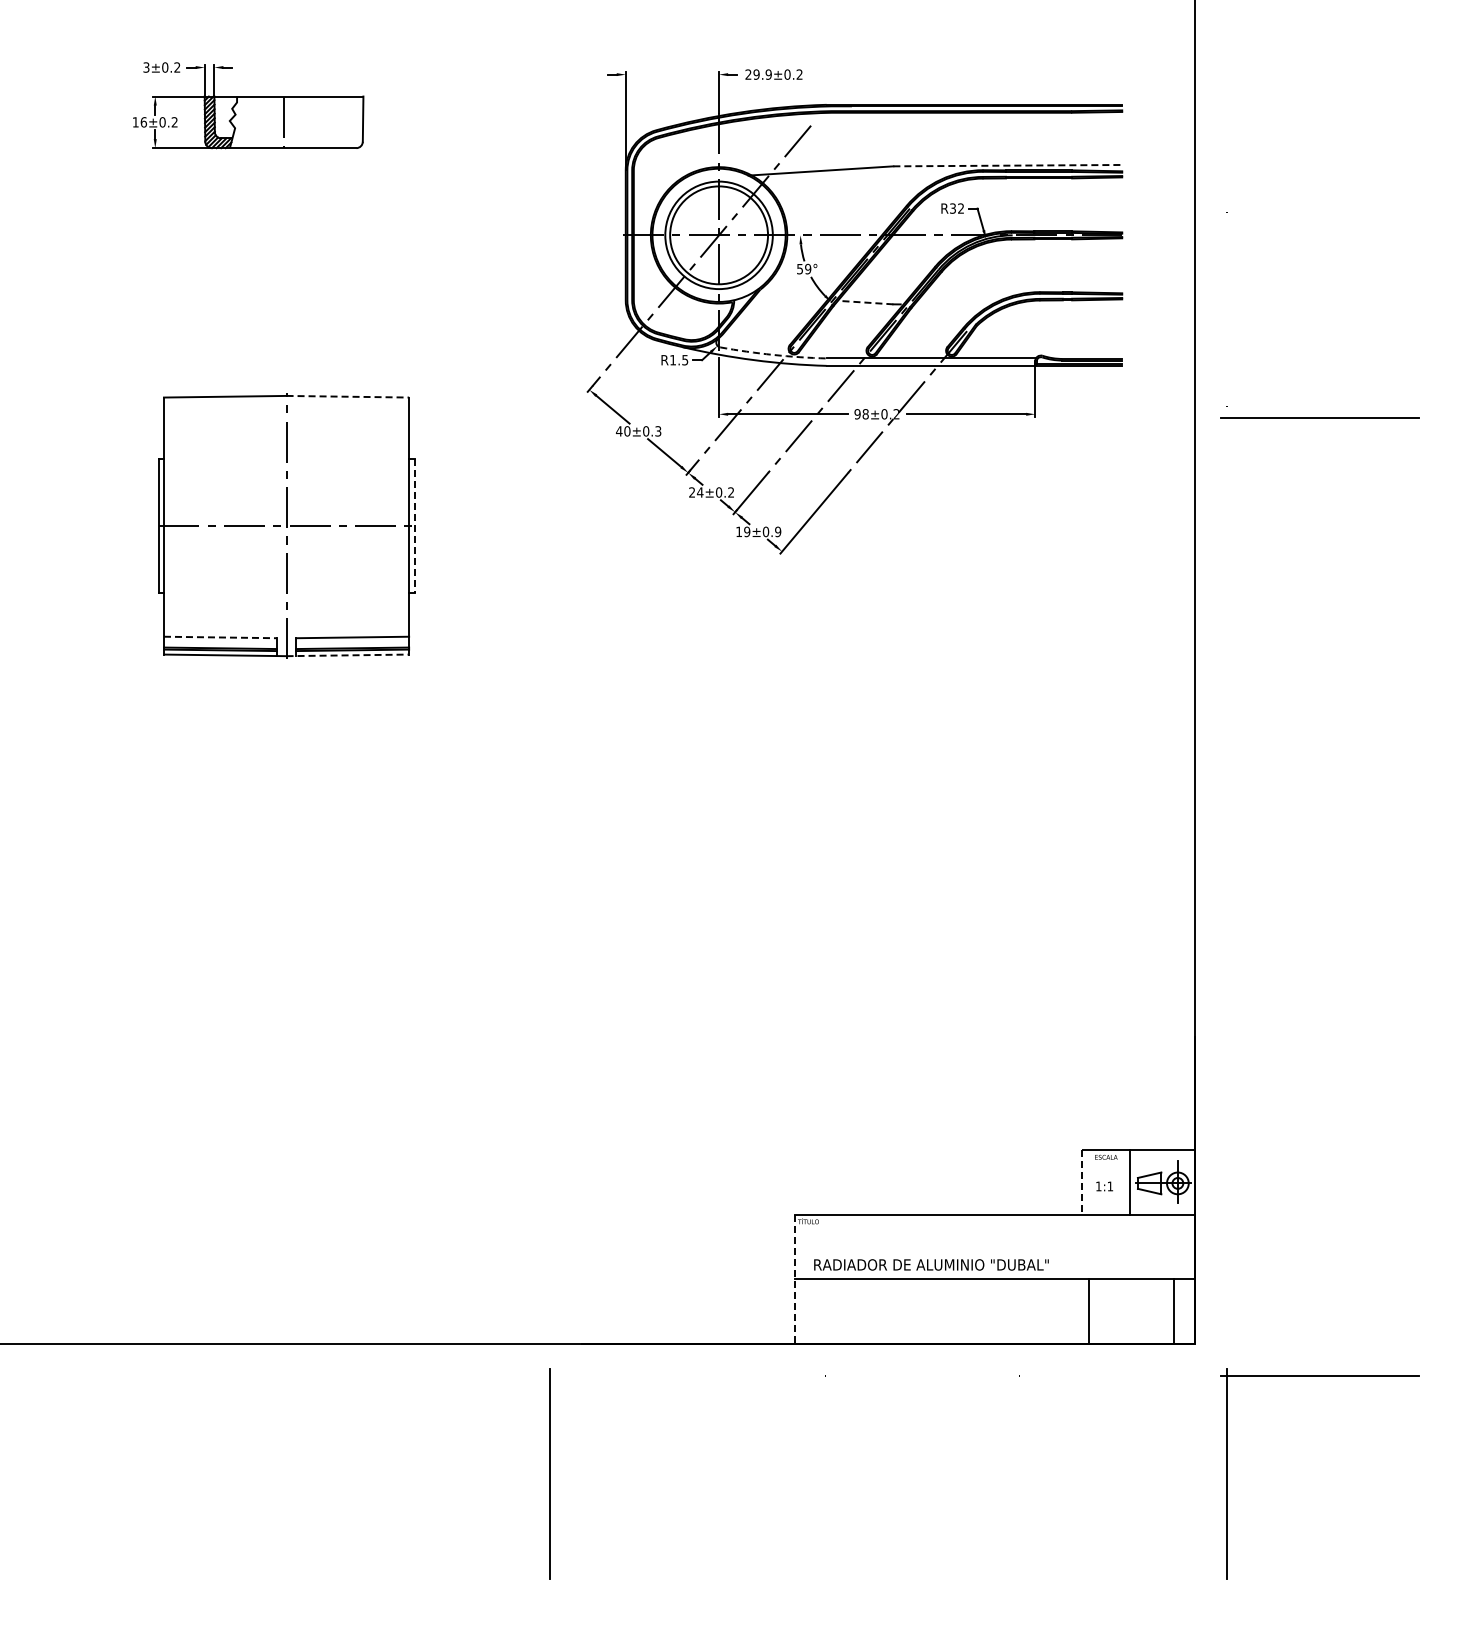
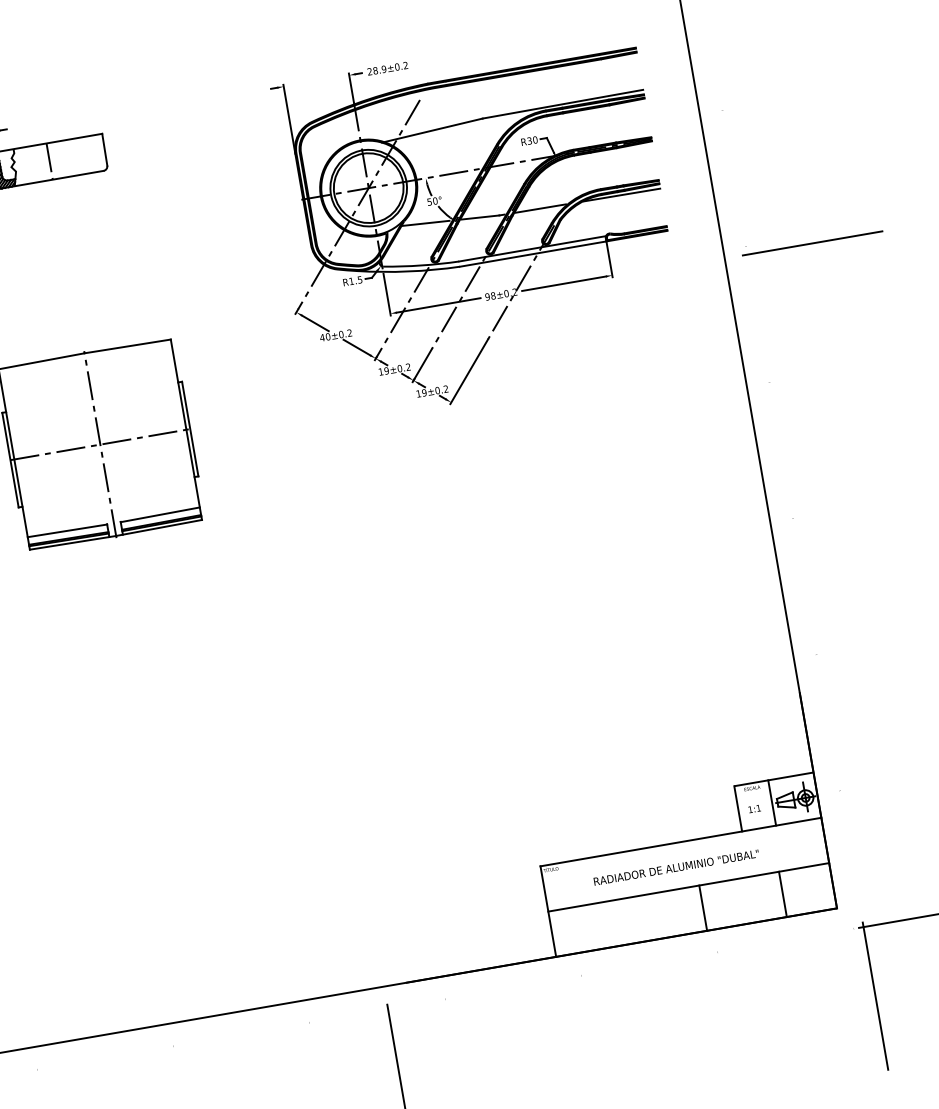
text: (756, 74) -> (375, 70), 29.9±0.2 -> 28.9±0.2
line: (1008, 165) -> (563, 104), dashed -> solid
text: (961, 208) -> (535, 139), R32 -> R30
text: (808, 269) -> (435, 201), 59° -> 50°
line: (789, 297) -> (425, 223), added
line: (866, 302) -> (480, 217), dashed -> solid
line: (952, 304) -> (540, 208), added
line: (1067, 305) -> (621, 195), added
arc: (773, 354) -> (421, 265), dashed -> solid
line: (348, 396) -> (128, 346), dashed -> solid
text: (658, 431) -> (349, 333), 40±0.3 -> 40±0.2
text: (696, 492) -> (384, 371), 24±0.2 -> 19±0.2
line: (414, 526) -> (190, 429), dashed -> solid
text: (778, 531) -> (446, 388), 19±0.9 -> 19±0.2
line: (220, 637) -> (67, 530), dashed -> solid
line: (348, 655) -> (159, 527), dashed -> solid
line: (1081, 1182) -> (737, 809), dashed -> solid
text: (931, 1264) -> (676, 867), moved
line: (794, 1279) -> (548, 911), dashed -> solid
line: (1088, 1311) -> (703, 908), moved
line: (1174, 1311) -> (783, 894), moved

